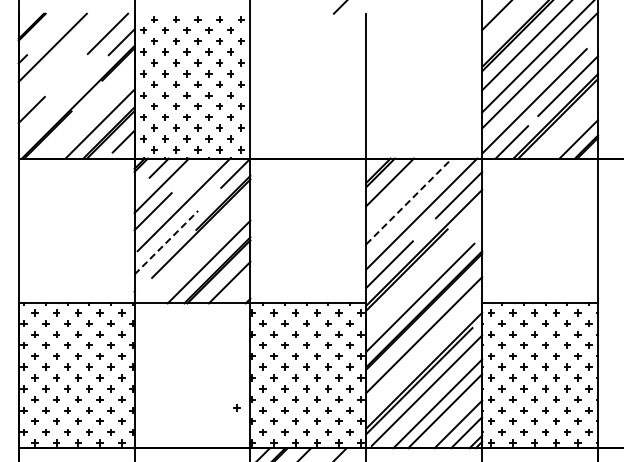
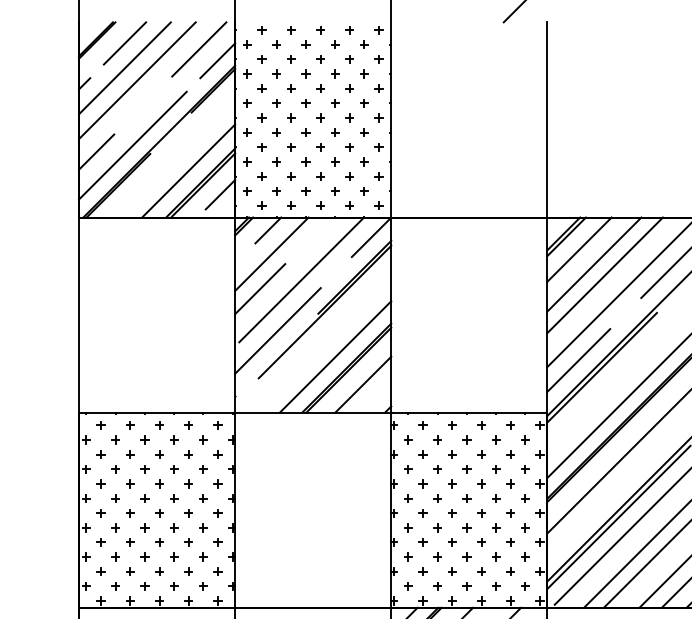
line: (52, 29) -> (124, 43), added
line: (61, 56) -> (136, 79), added
line: (58, 105) -> (132, 145), added
line: (401, 193) -> (594, 264), added
line: (409, 201) -> (605, 275), dashed -> solid
line: (166, 242) -> (278, 330), dashed -> solid
part: (236, 407) -> (372, 552), removed

